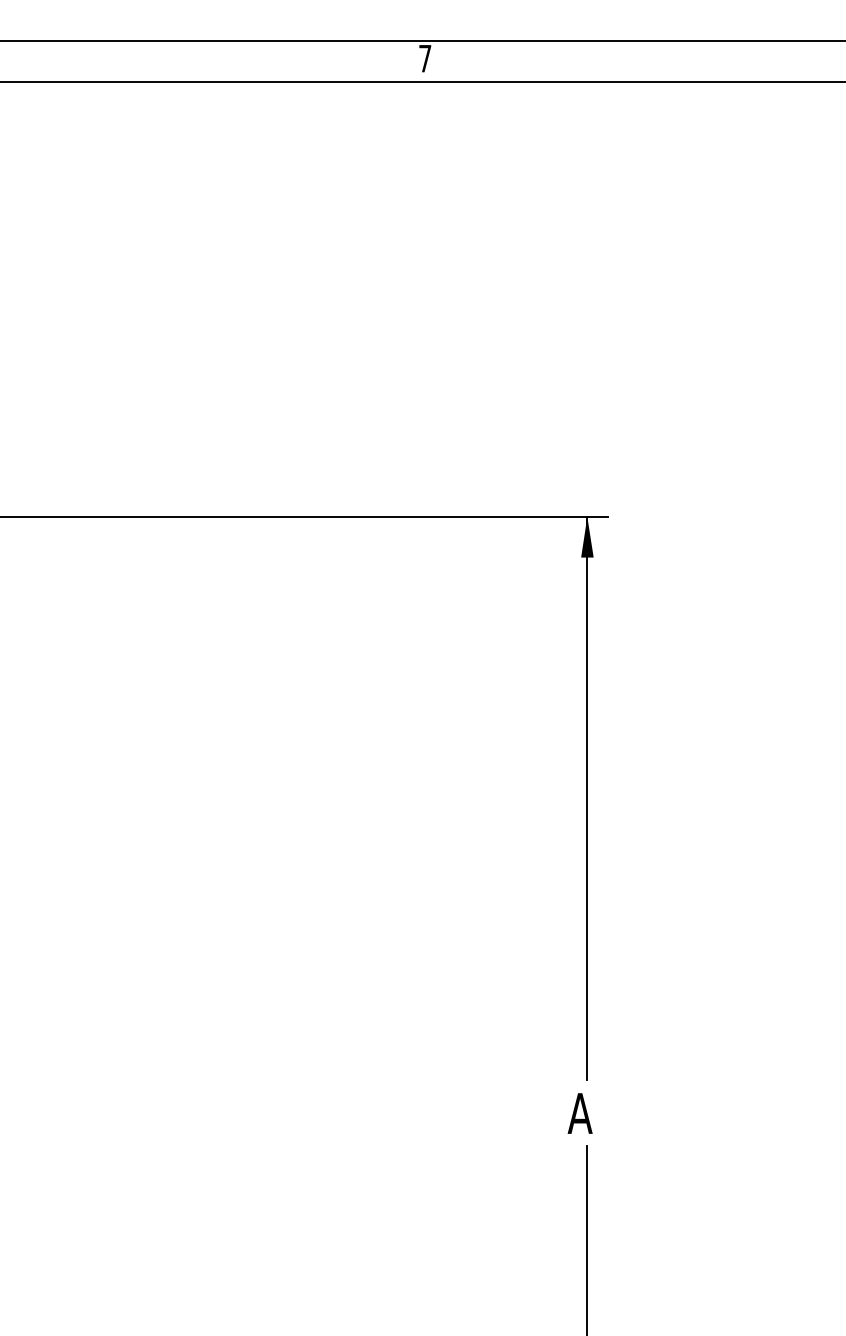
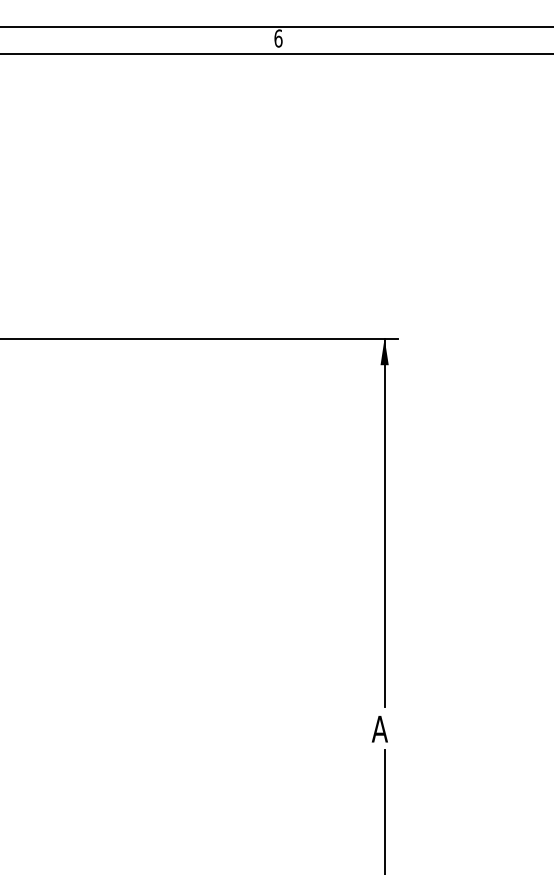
text: (425, 58) -> (278, 38), 7 -> 6

